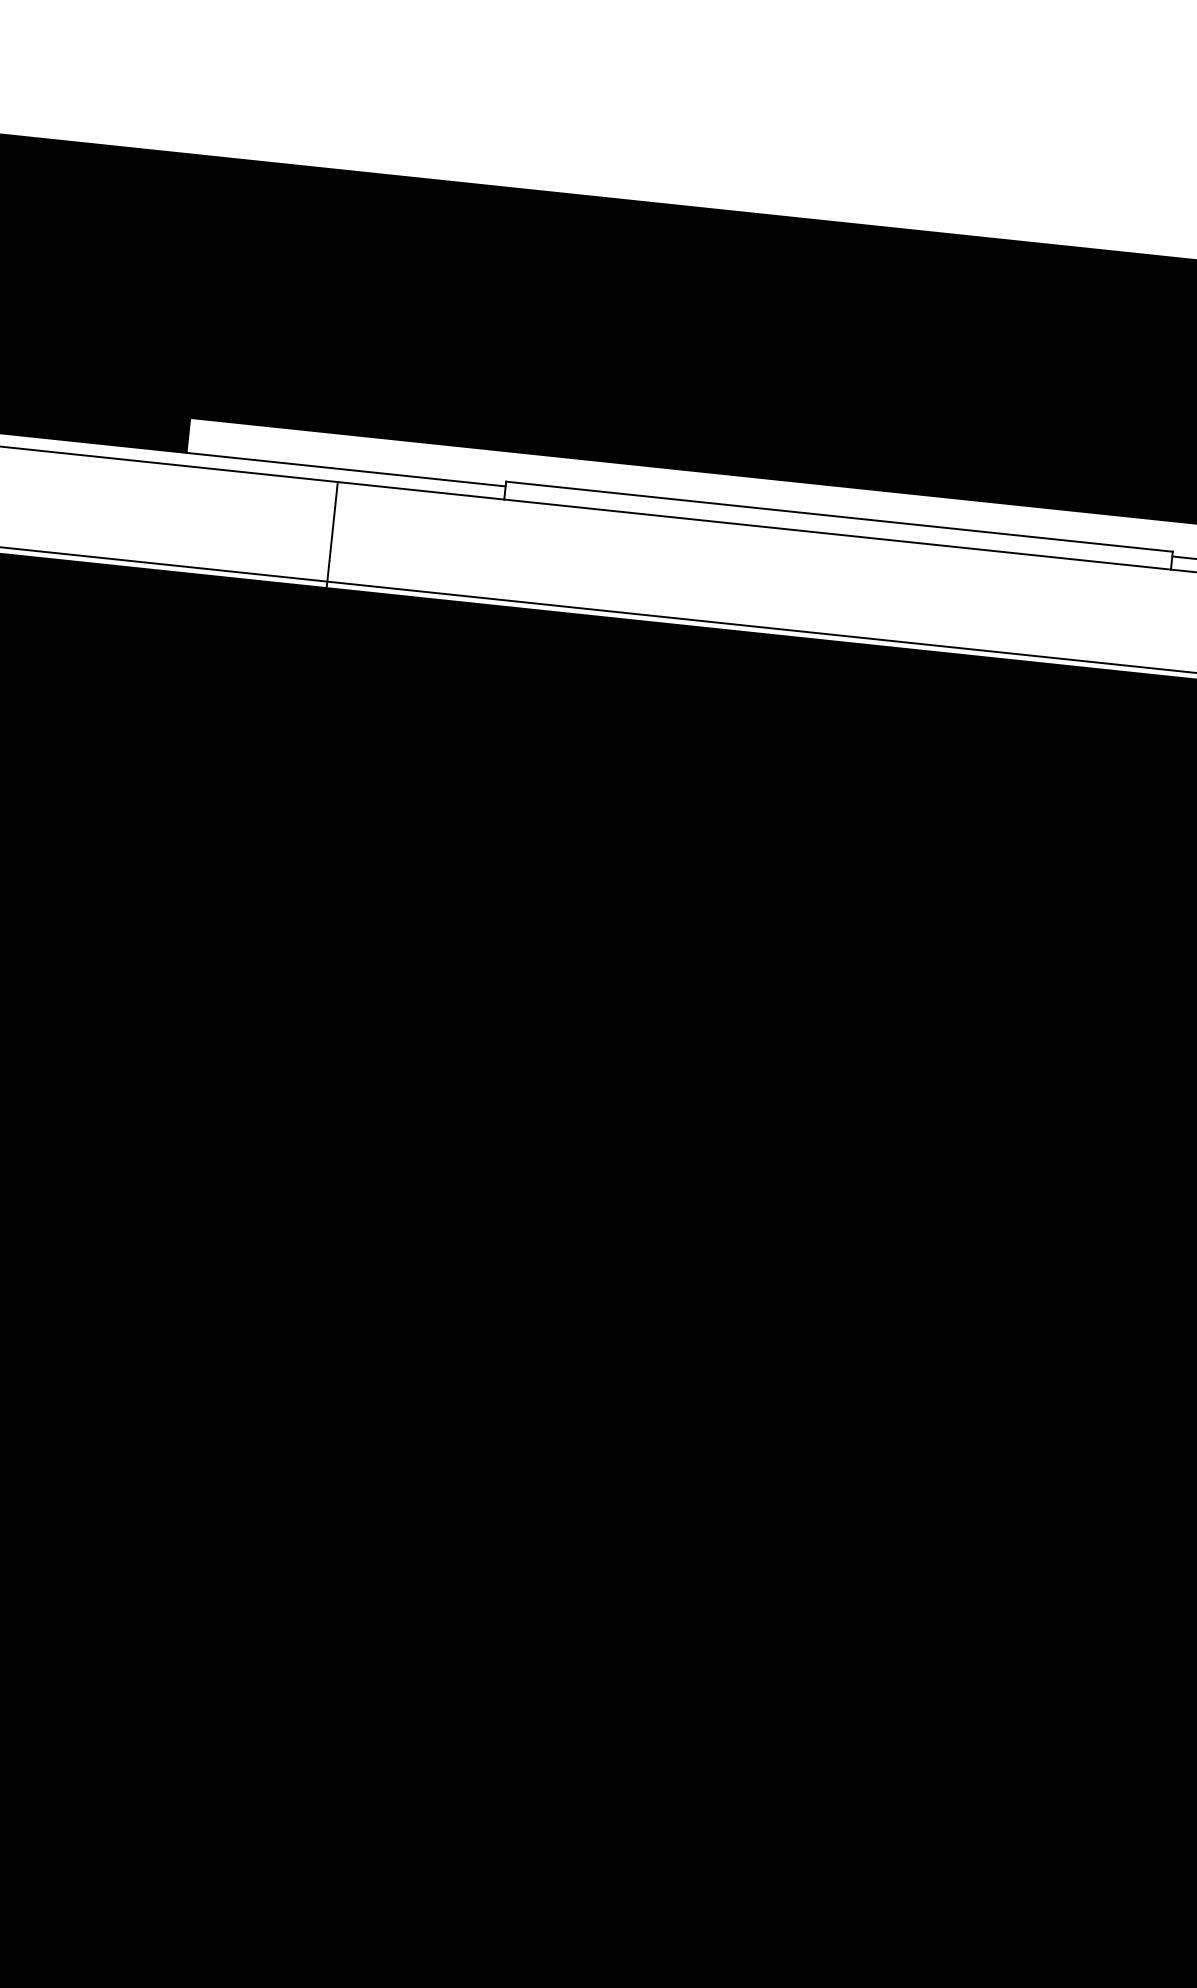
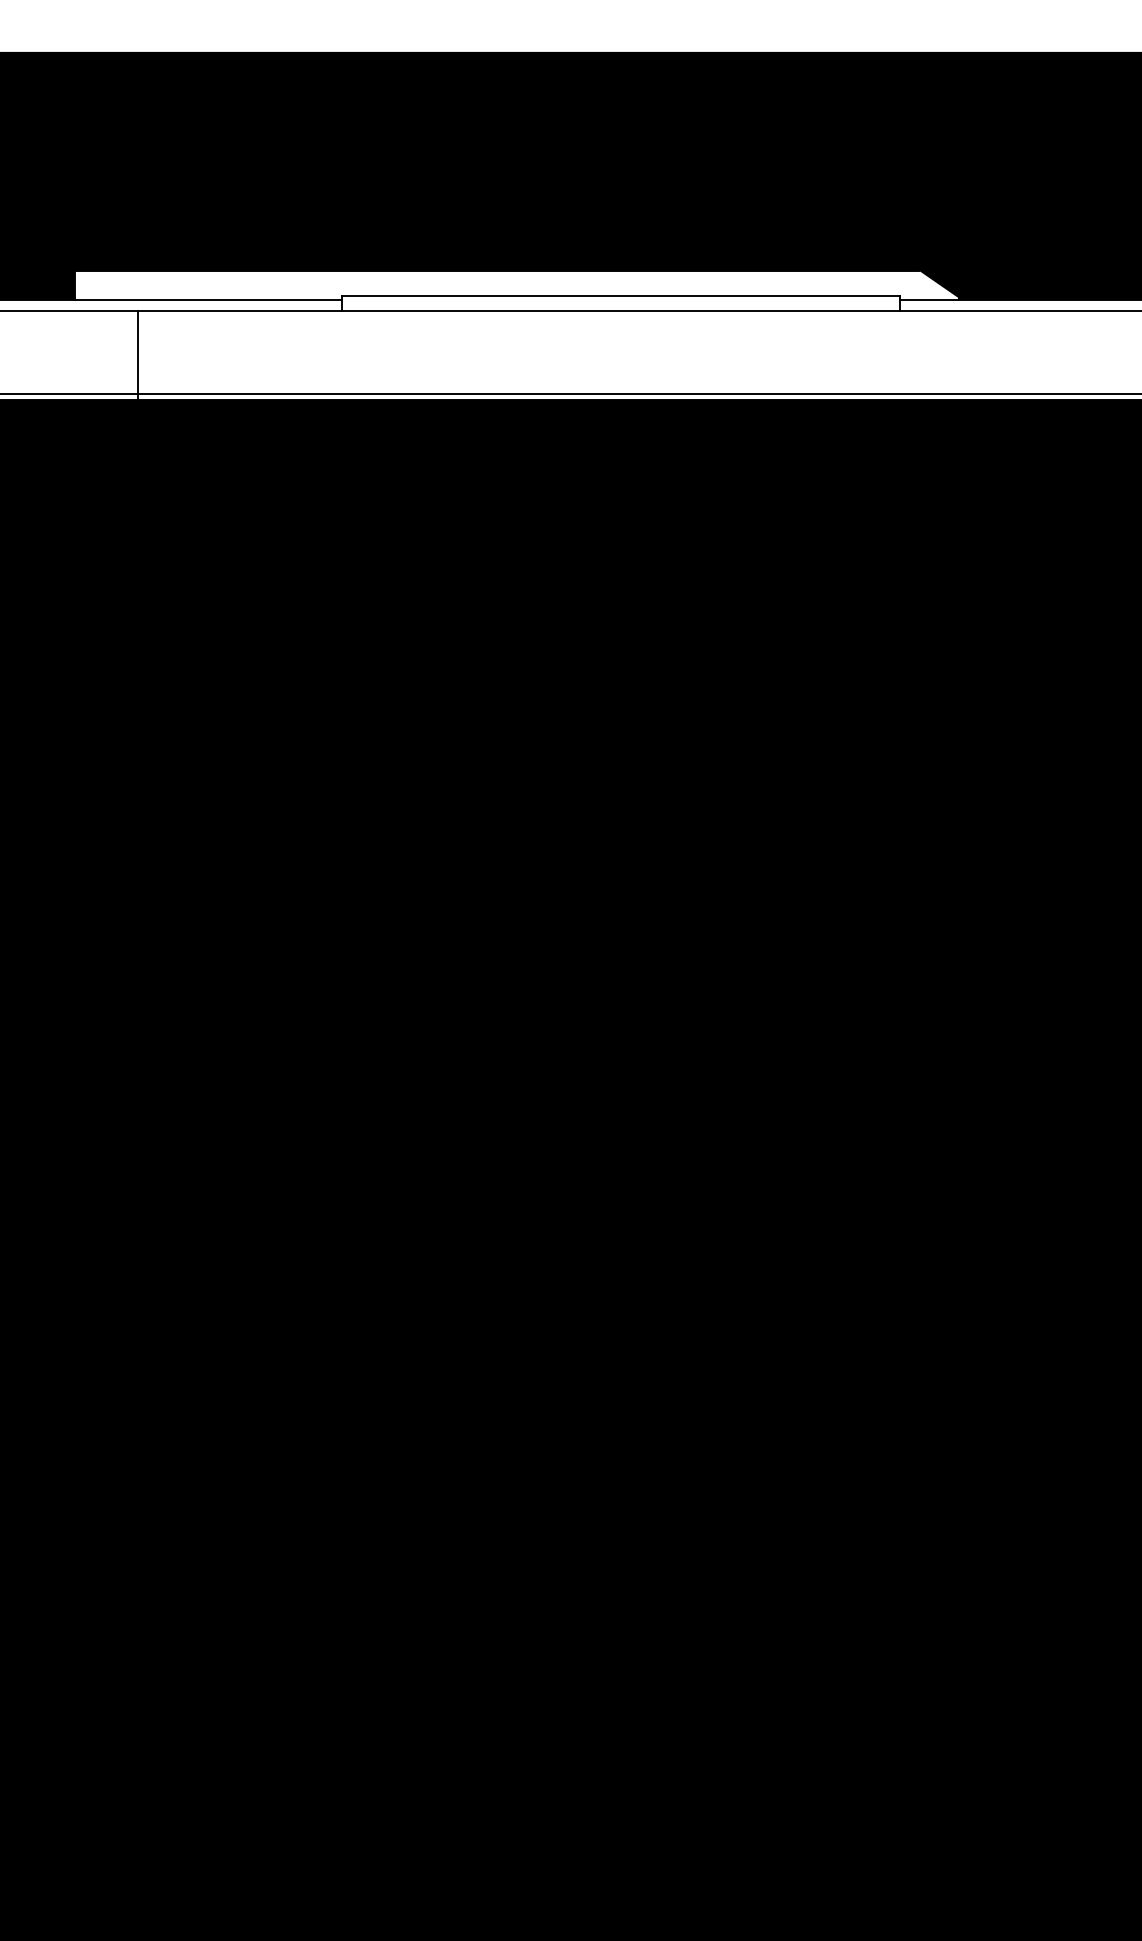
line: (332, 535) -> (138, 355), moved

